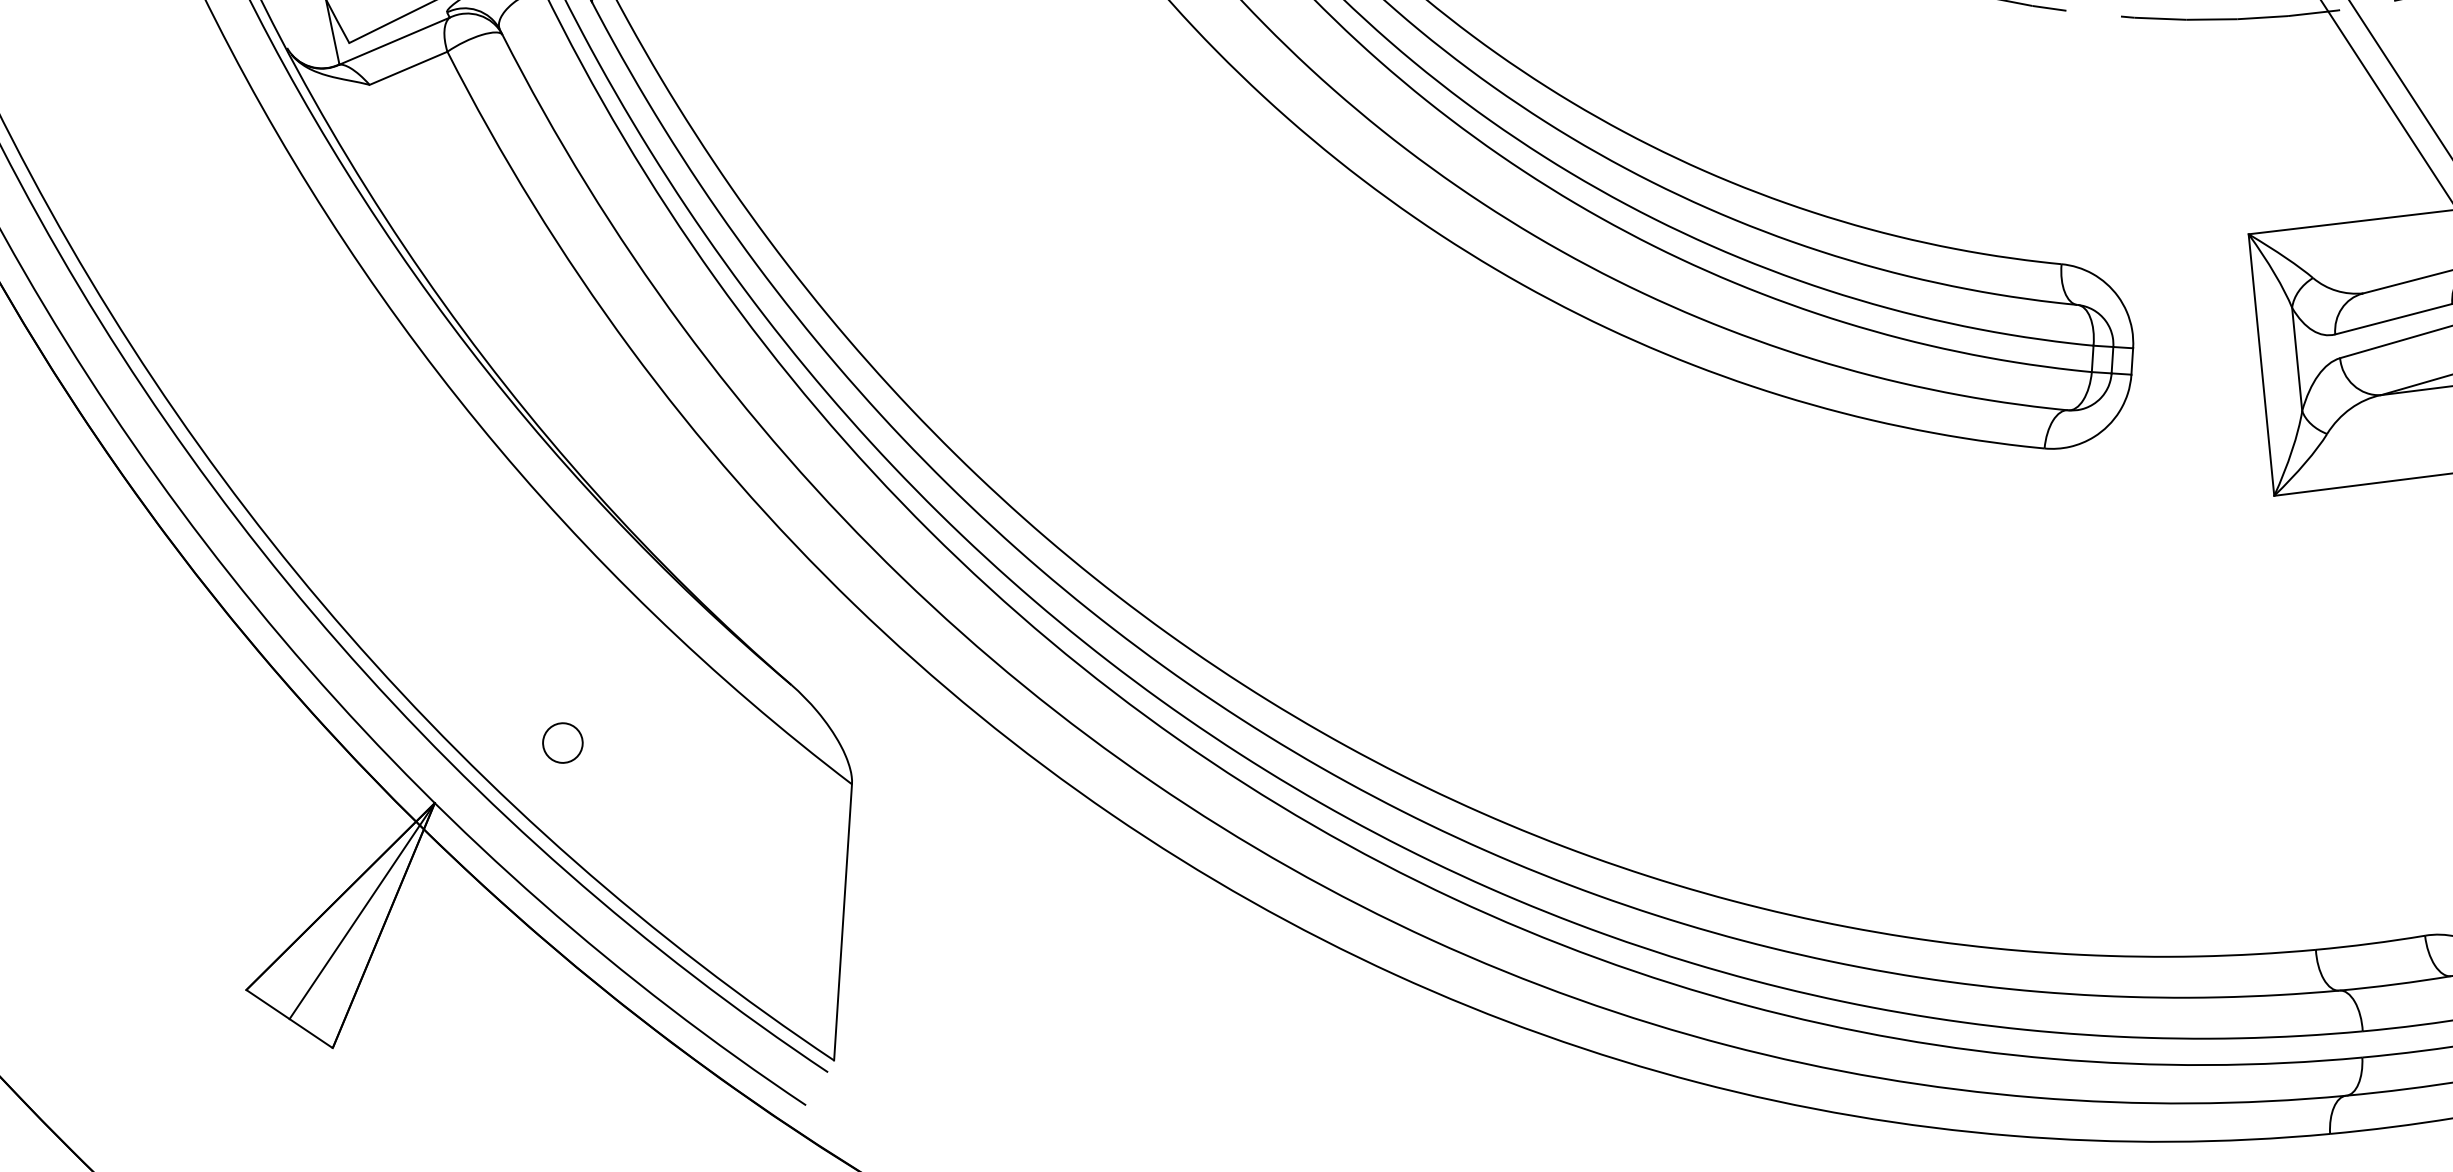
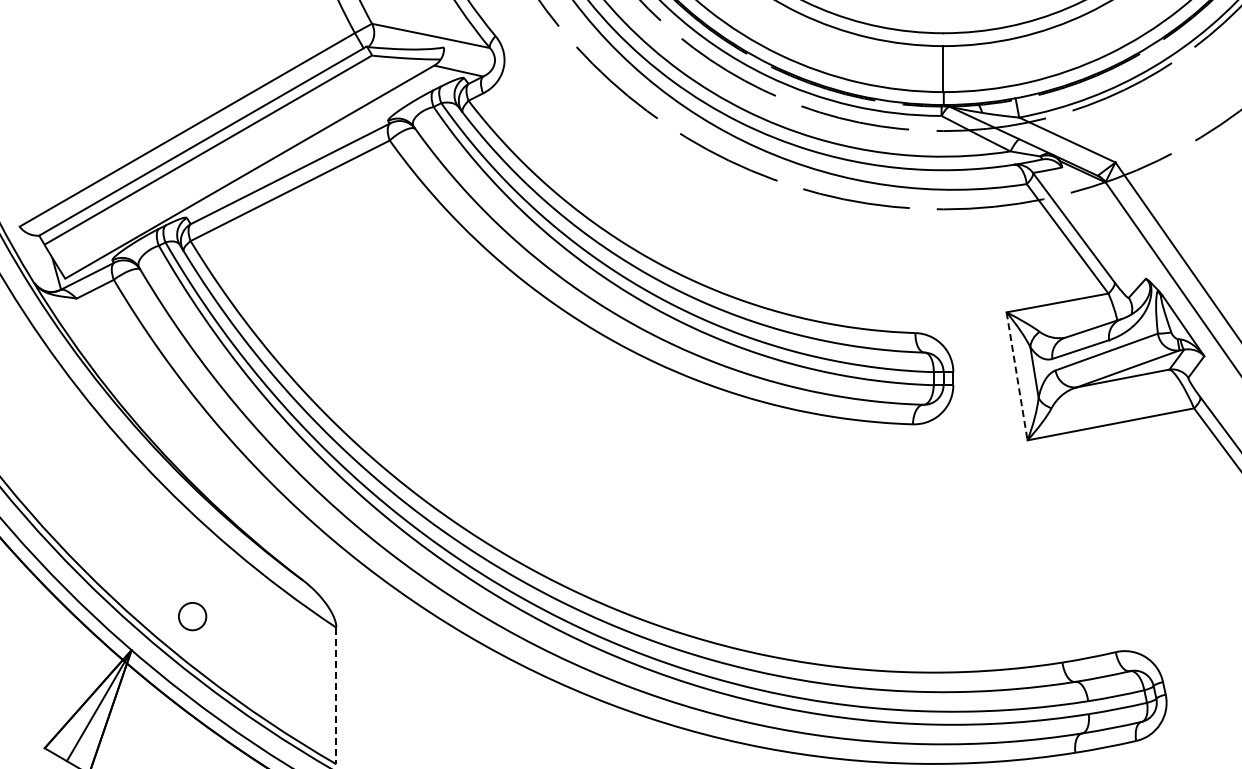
line: (2262, 365) -> (1017, 376), solid -> dashed
circle: (562, 742) -> (192, 616), size x1.4
line: (843, 923) -> (336, 696), solid -> dashed

